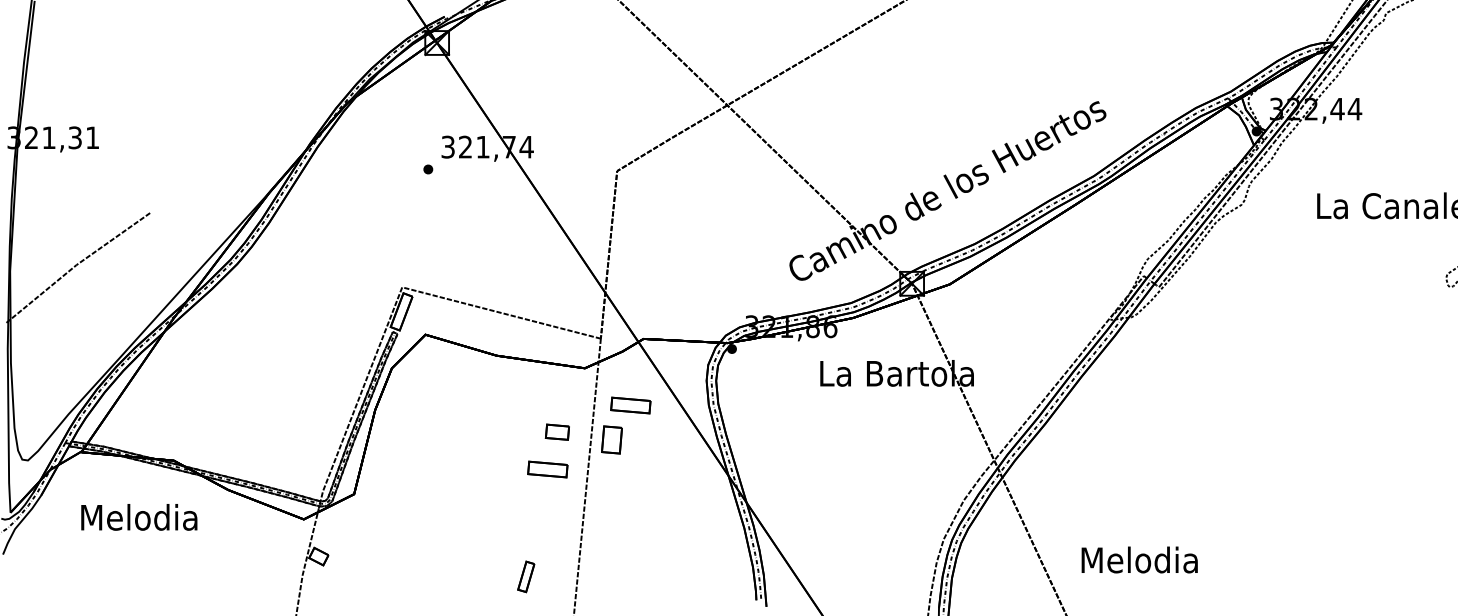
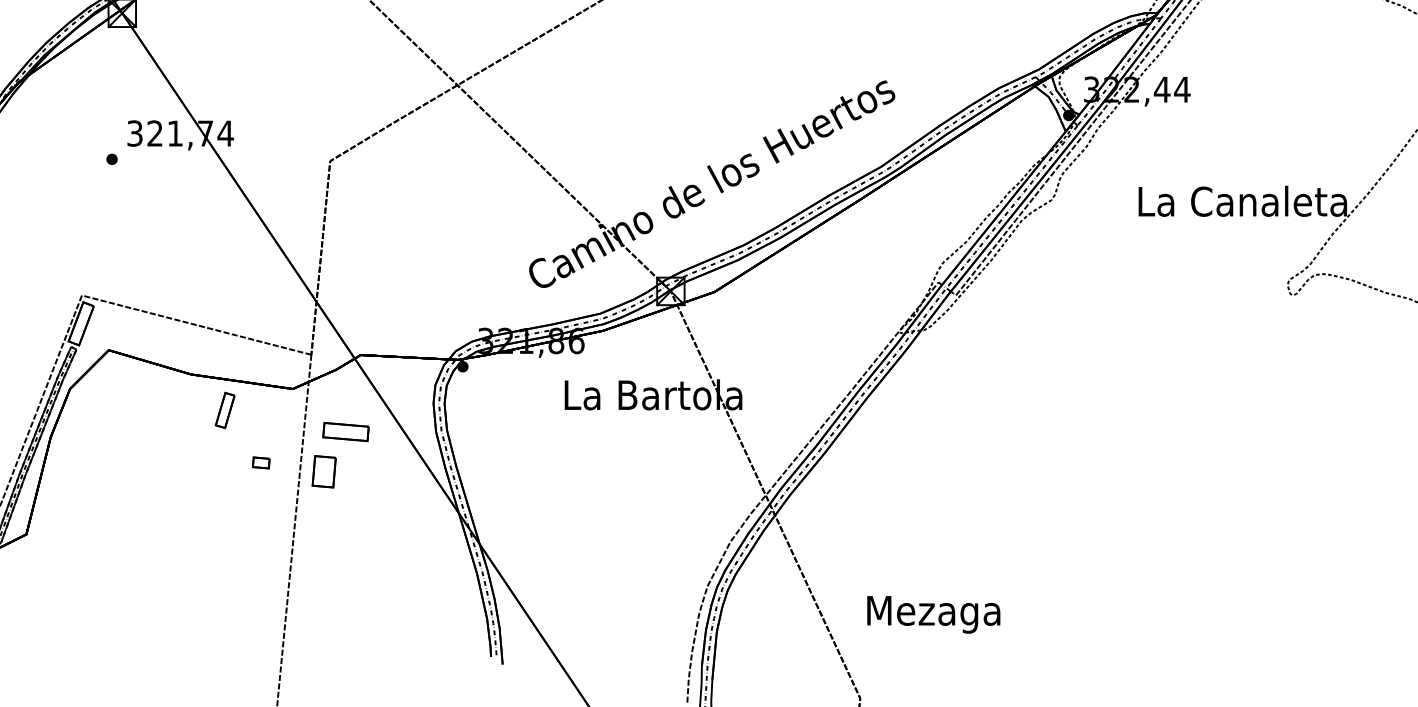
part: (557, 432) -> (261, 463), size x0.62
part: (547, 469) -> (249, 505), removed
text: (1139, 563) -> (933, 614), Melodia -> Mezaga
part: (526, 576) -> (225, 410), moved

